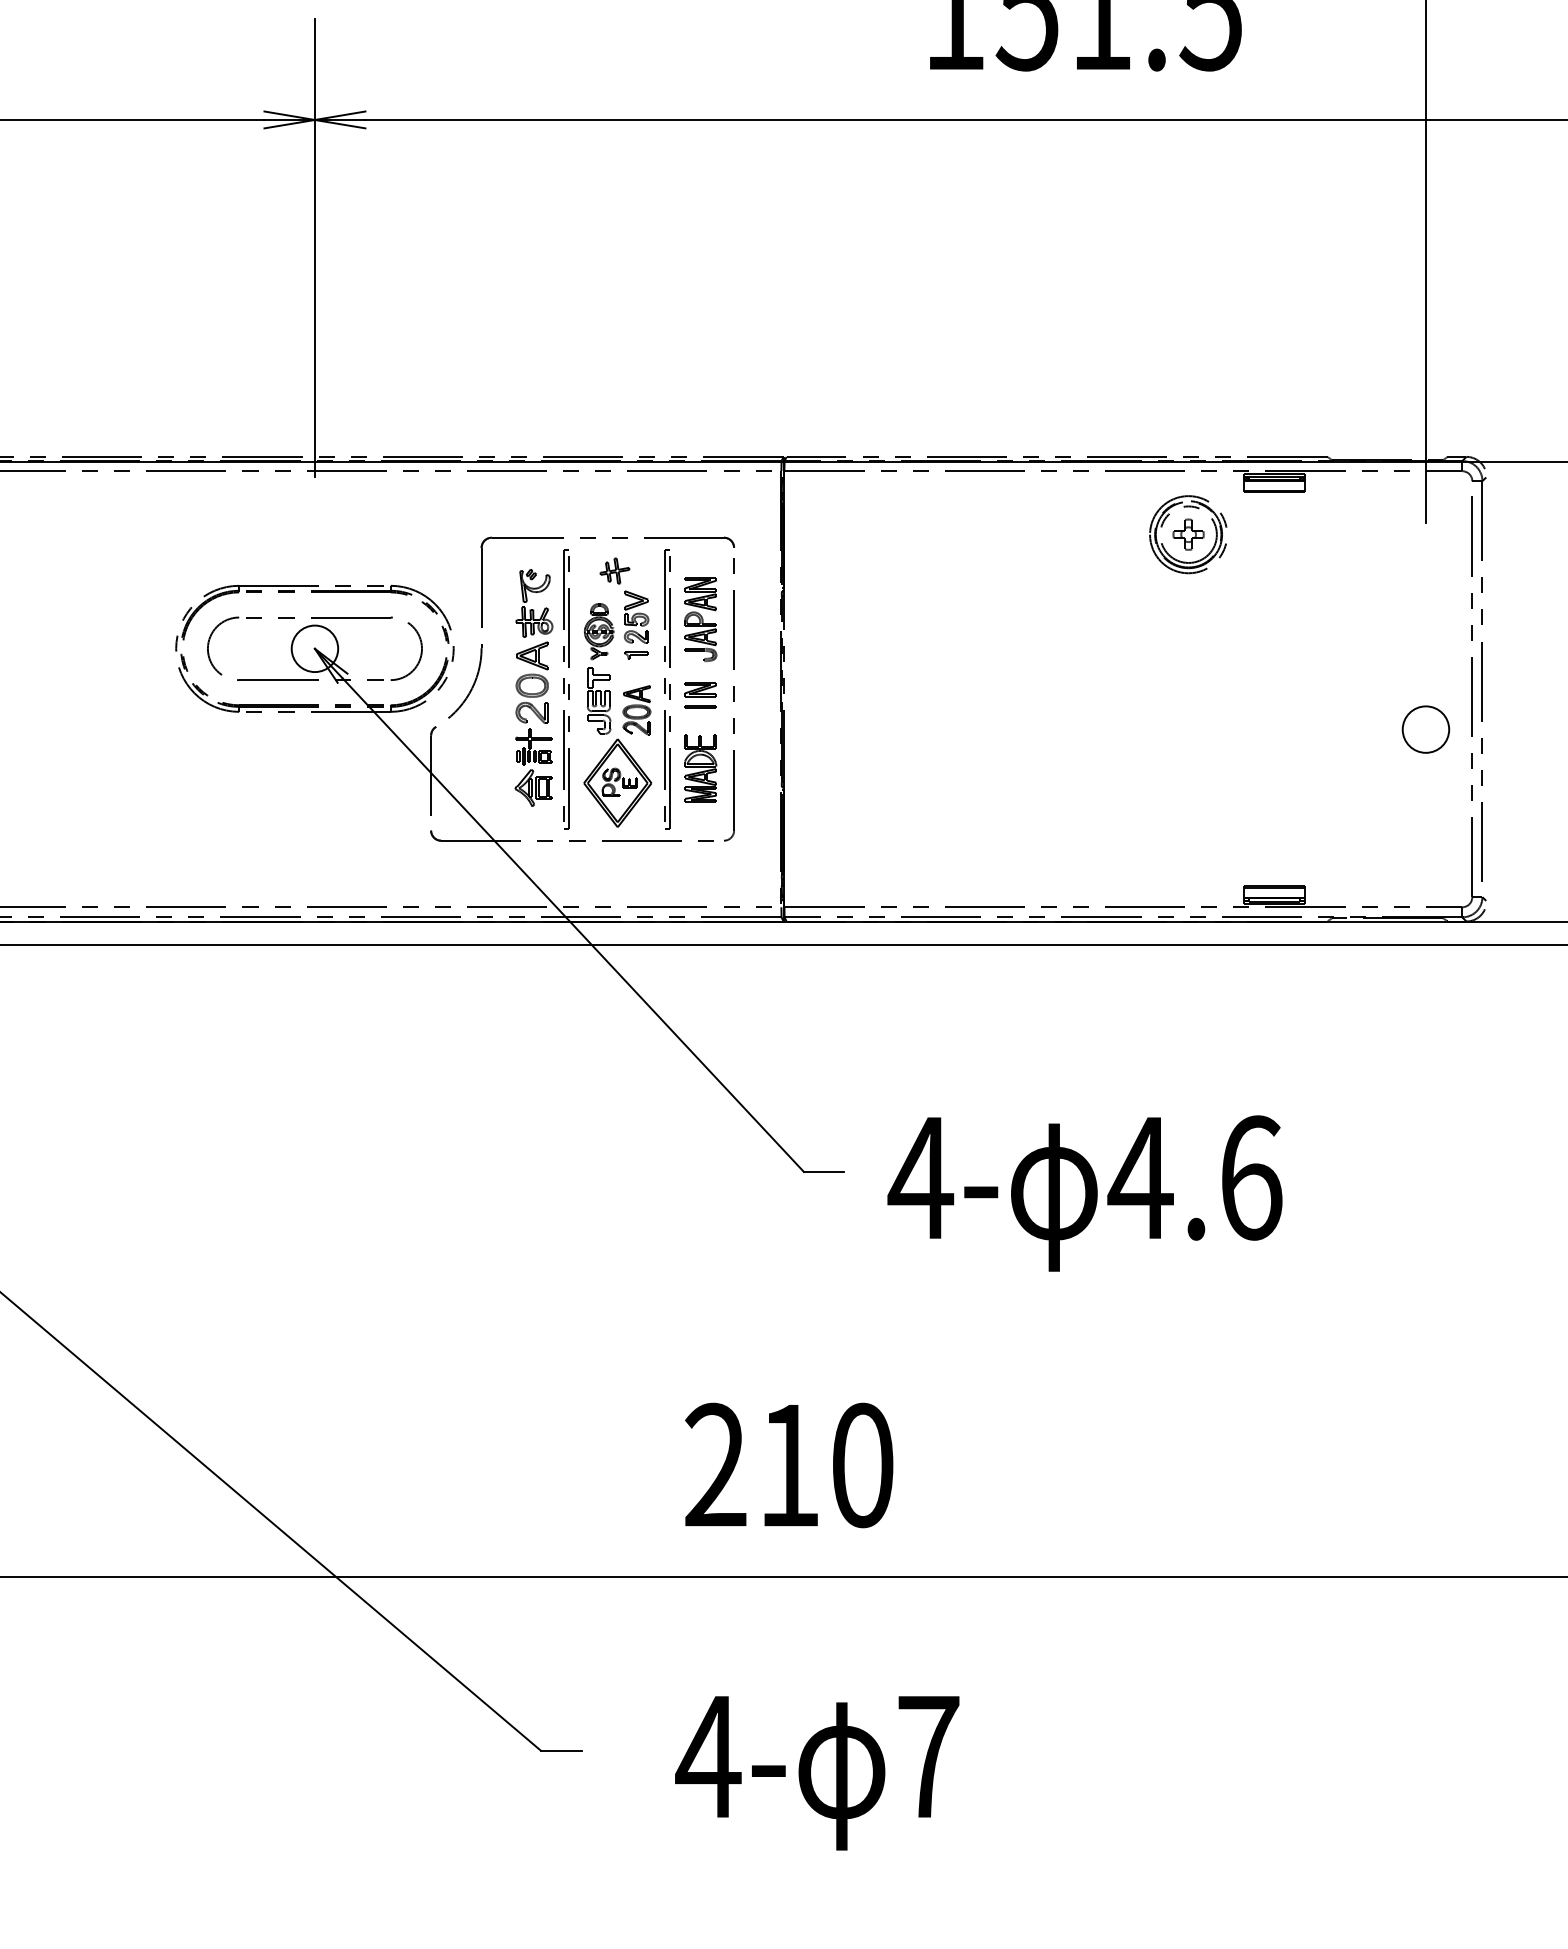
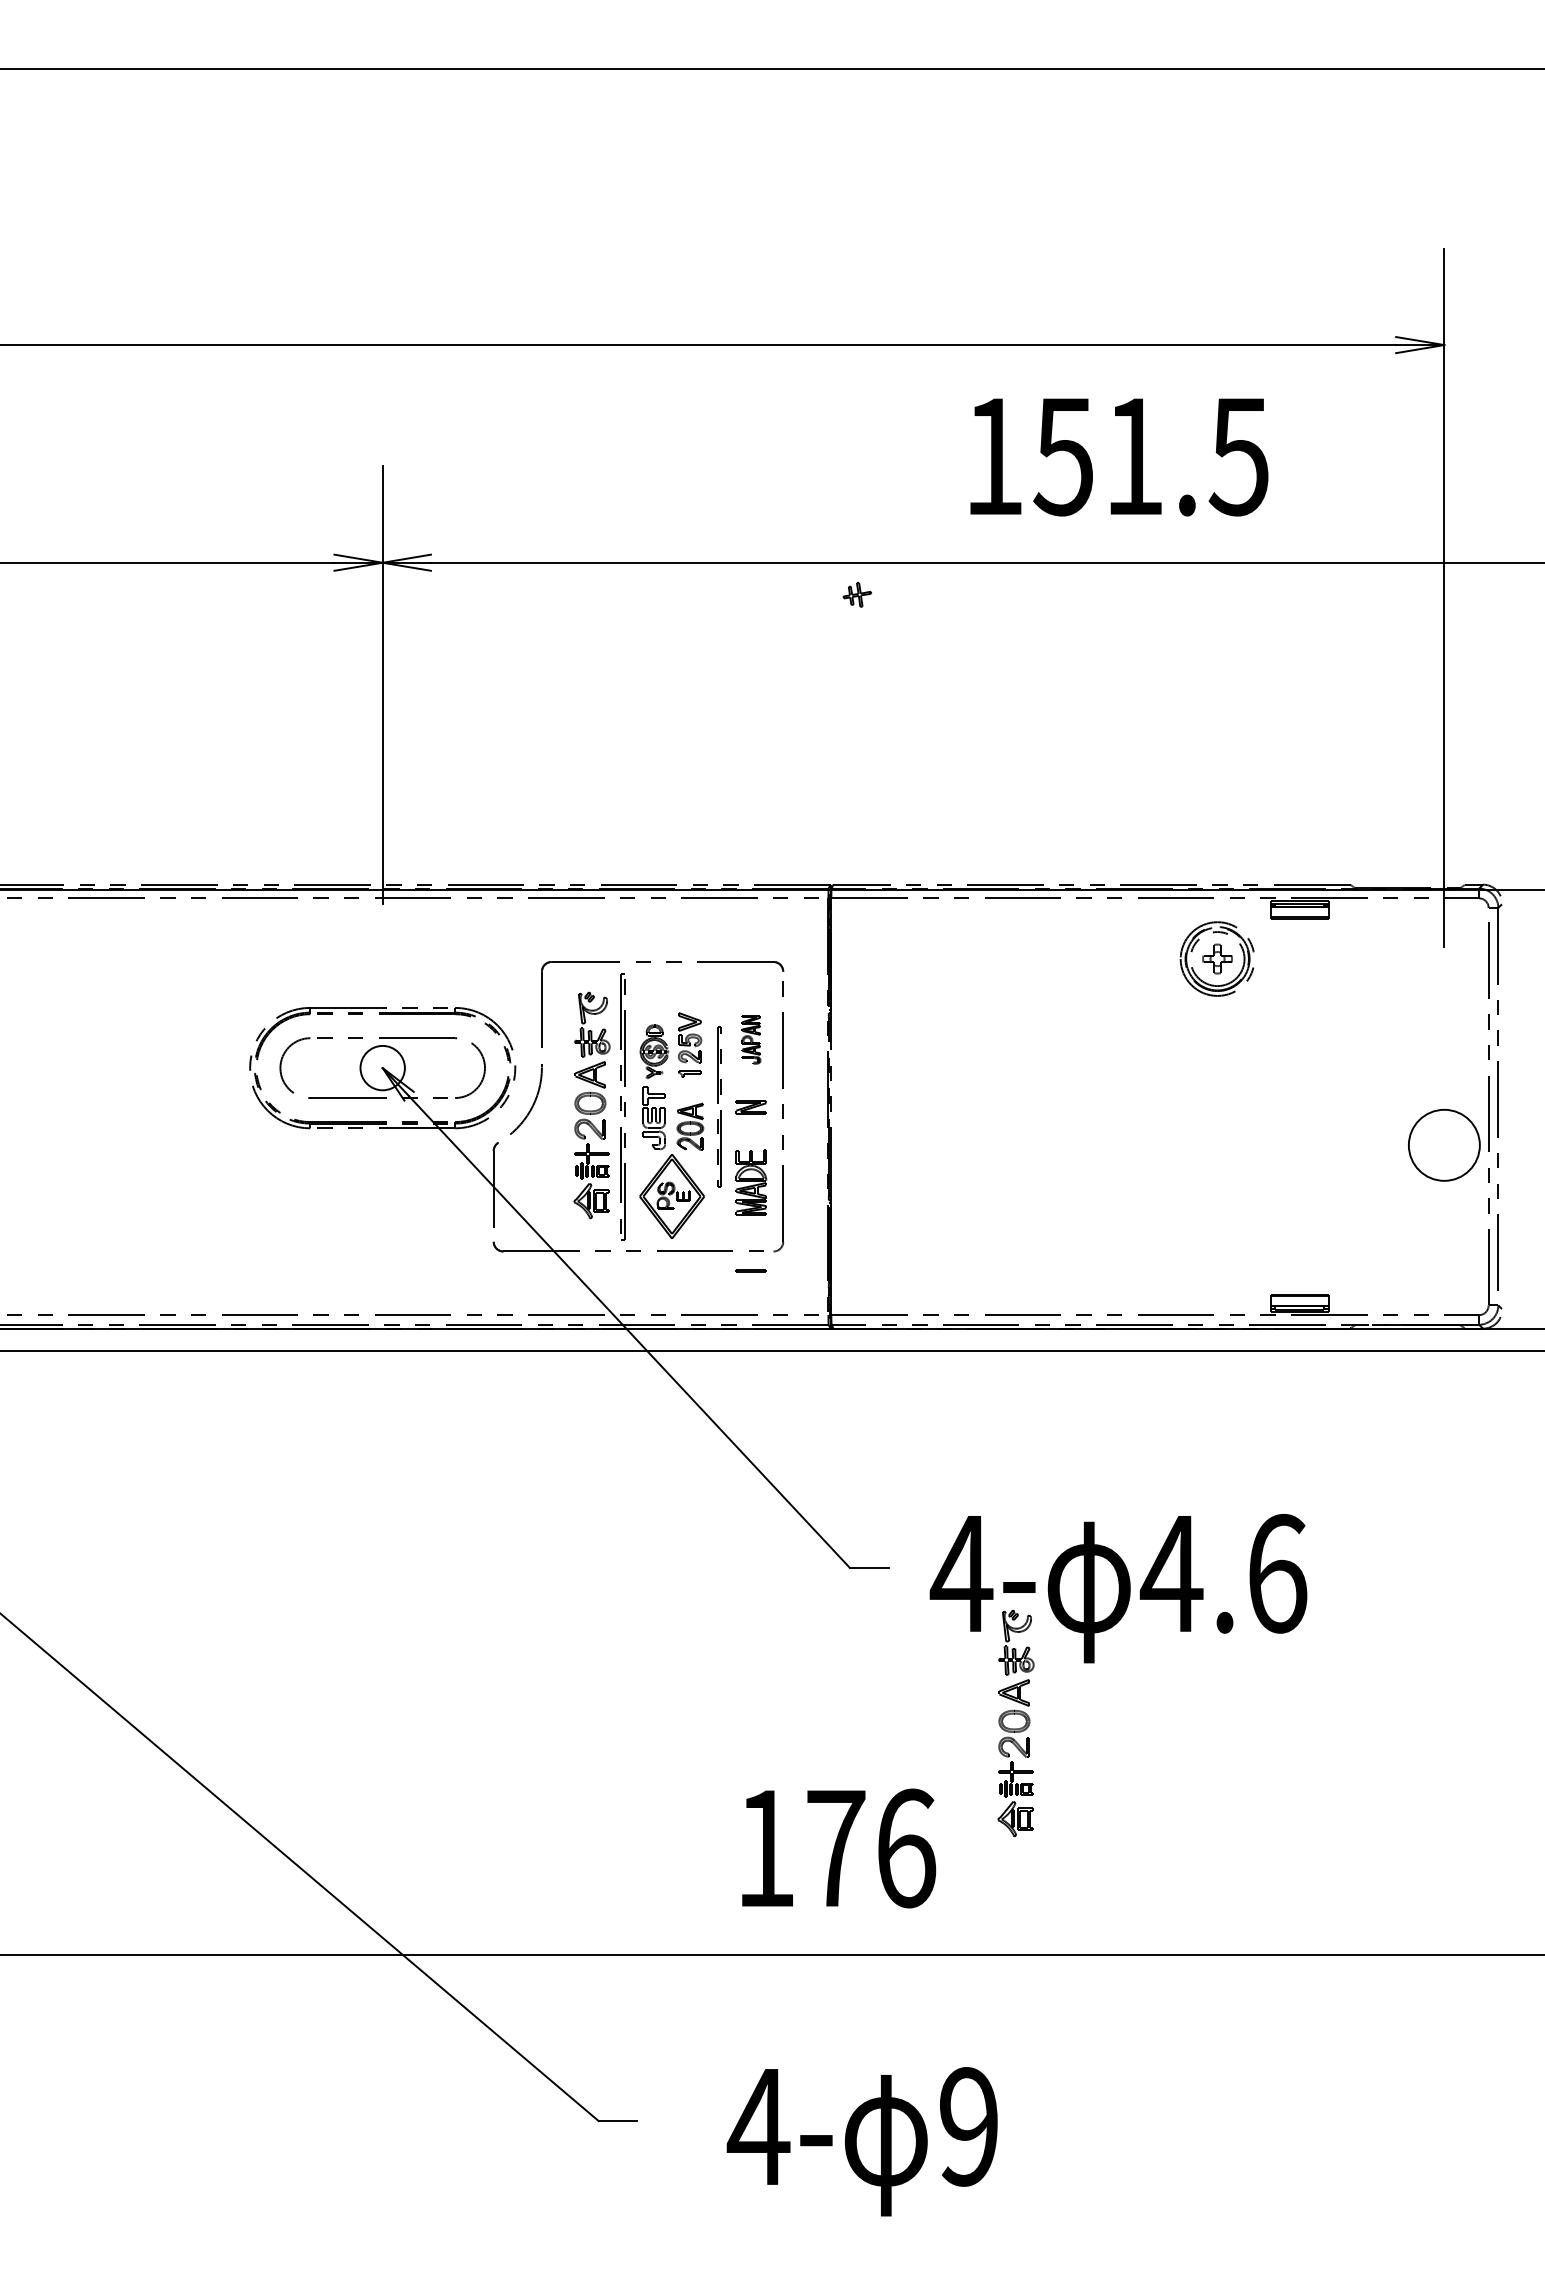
part: (614, 570) -> (856, 594), moved
part: (700, 618) -> (751, 1039), size x0.6
part: (667, 688) -> (719, 1106), size x0.6
line: (699, 706) -> (750, 1270), moved
circle: (1426, 729) -> (1444, 1145), size x1.6
part: (977, 1334) -> (1015, 1723), added
text: (789, 1465) -> (836, 1848), 210 -> 176
text: (929, 1756) -> (969, 2126), 7 -> 9

